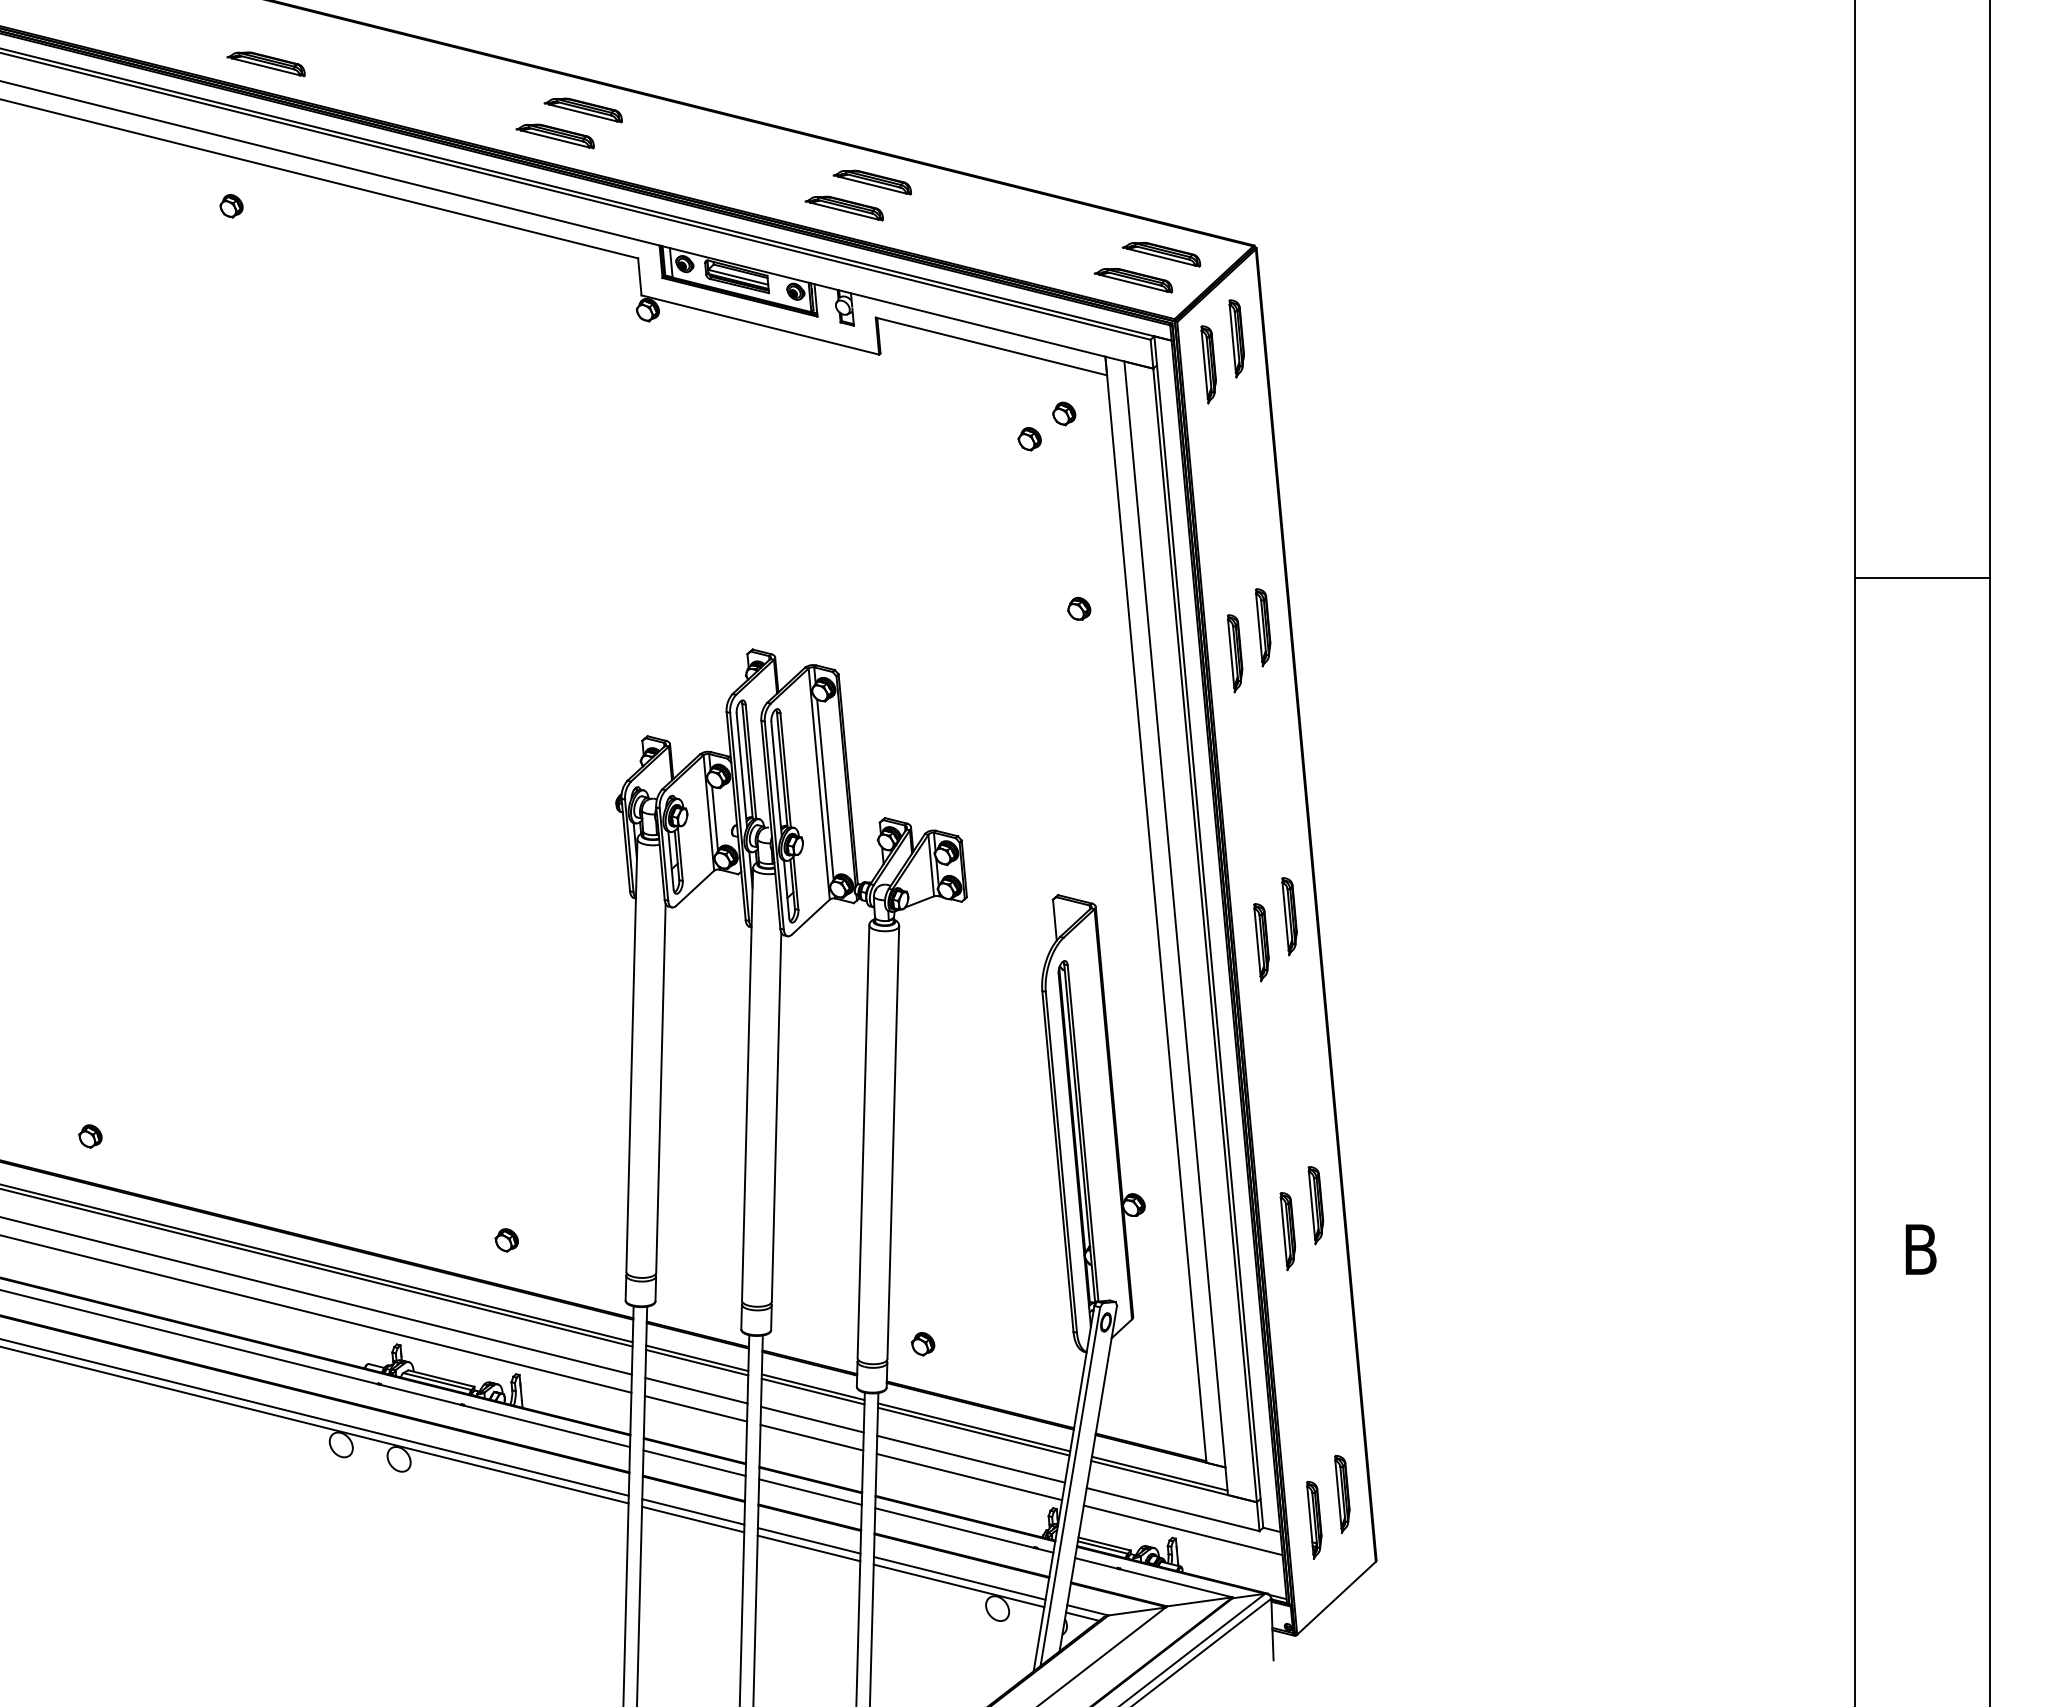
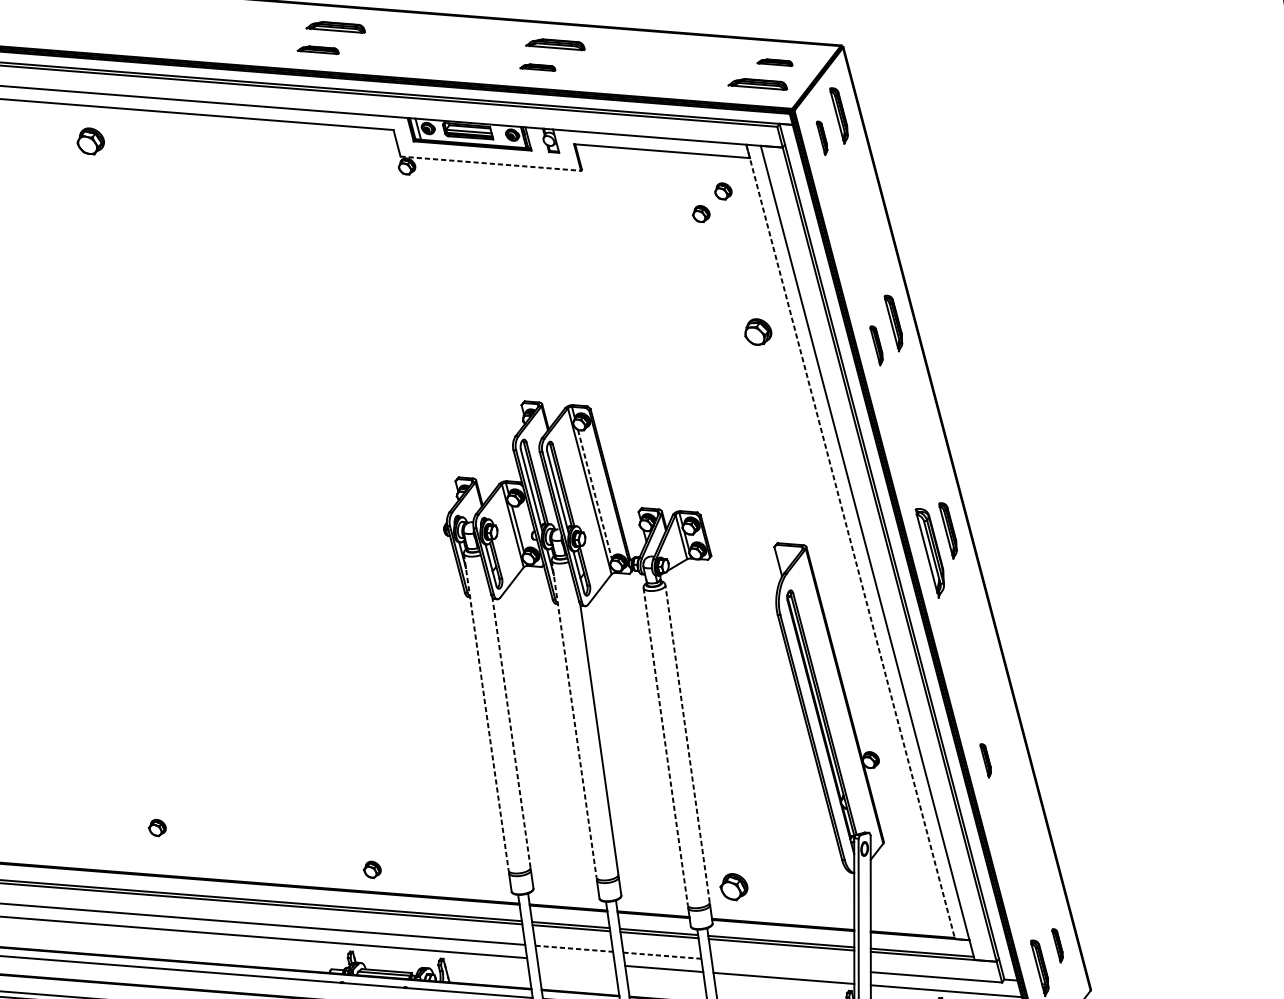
part: (265, 64) -> (98, 34), removed
part: (554, 136) -> (317, 51), size x0.7
part: (231, 206) -> (90, 141), size x1.6
part: (843, 208) -> (537, 68), size x0.6
part: (1161, 254) -> (774, 63), size x0.6
line: (760, 325) -> (490, 164), solid -> dashed
part: (1208, 364) -> (822, 137), size x0.6
part: (1079, 608) -> (758, 331), size x1.6
part: (1234, 653) -> (876, 345), size x0.7
line: (825, 789) -> (595, 494), solid -> dashed
line: (1155, 910) -> (850, 542), solid -> dashed
part: (1261, 942) -> (931, 552), size x1.6
line: (631, 1056) -> (486, 712), solid -> dashed
line: (747, 1085) -> (574, 719), solid -> dashed
line: (660, 1088) -> (511, 732), solid -> dashed
part: (90, 1136) -> (157, 827), moved
line: (863, 1141) -> (665, 746), solid -> dashed
line: (893, 1142) -> (687, 743), solid -> dashed
part: (1315, 1205) -> (1003, 738), removed
part: (1287, 1231) -> (985, 760), size x0.6
part: (506, 1240) -> (372, 869), moved
part: (922, 1344) -> (733, 887), size x1.6
line: (696, 1390) -> (574, 948), solid -> dashed
line: (695, 1408) -> (575, 961), removed
line: (812, 1419) -> (662, 955), solid -> dashed
line: (971, 1458) -> (783, 964), removed
part: (1342, 1494) -> (1058, 945), size x0.6

